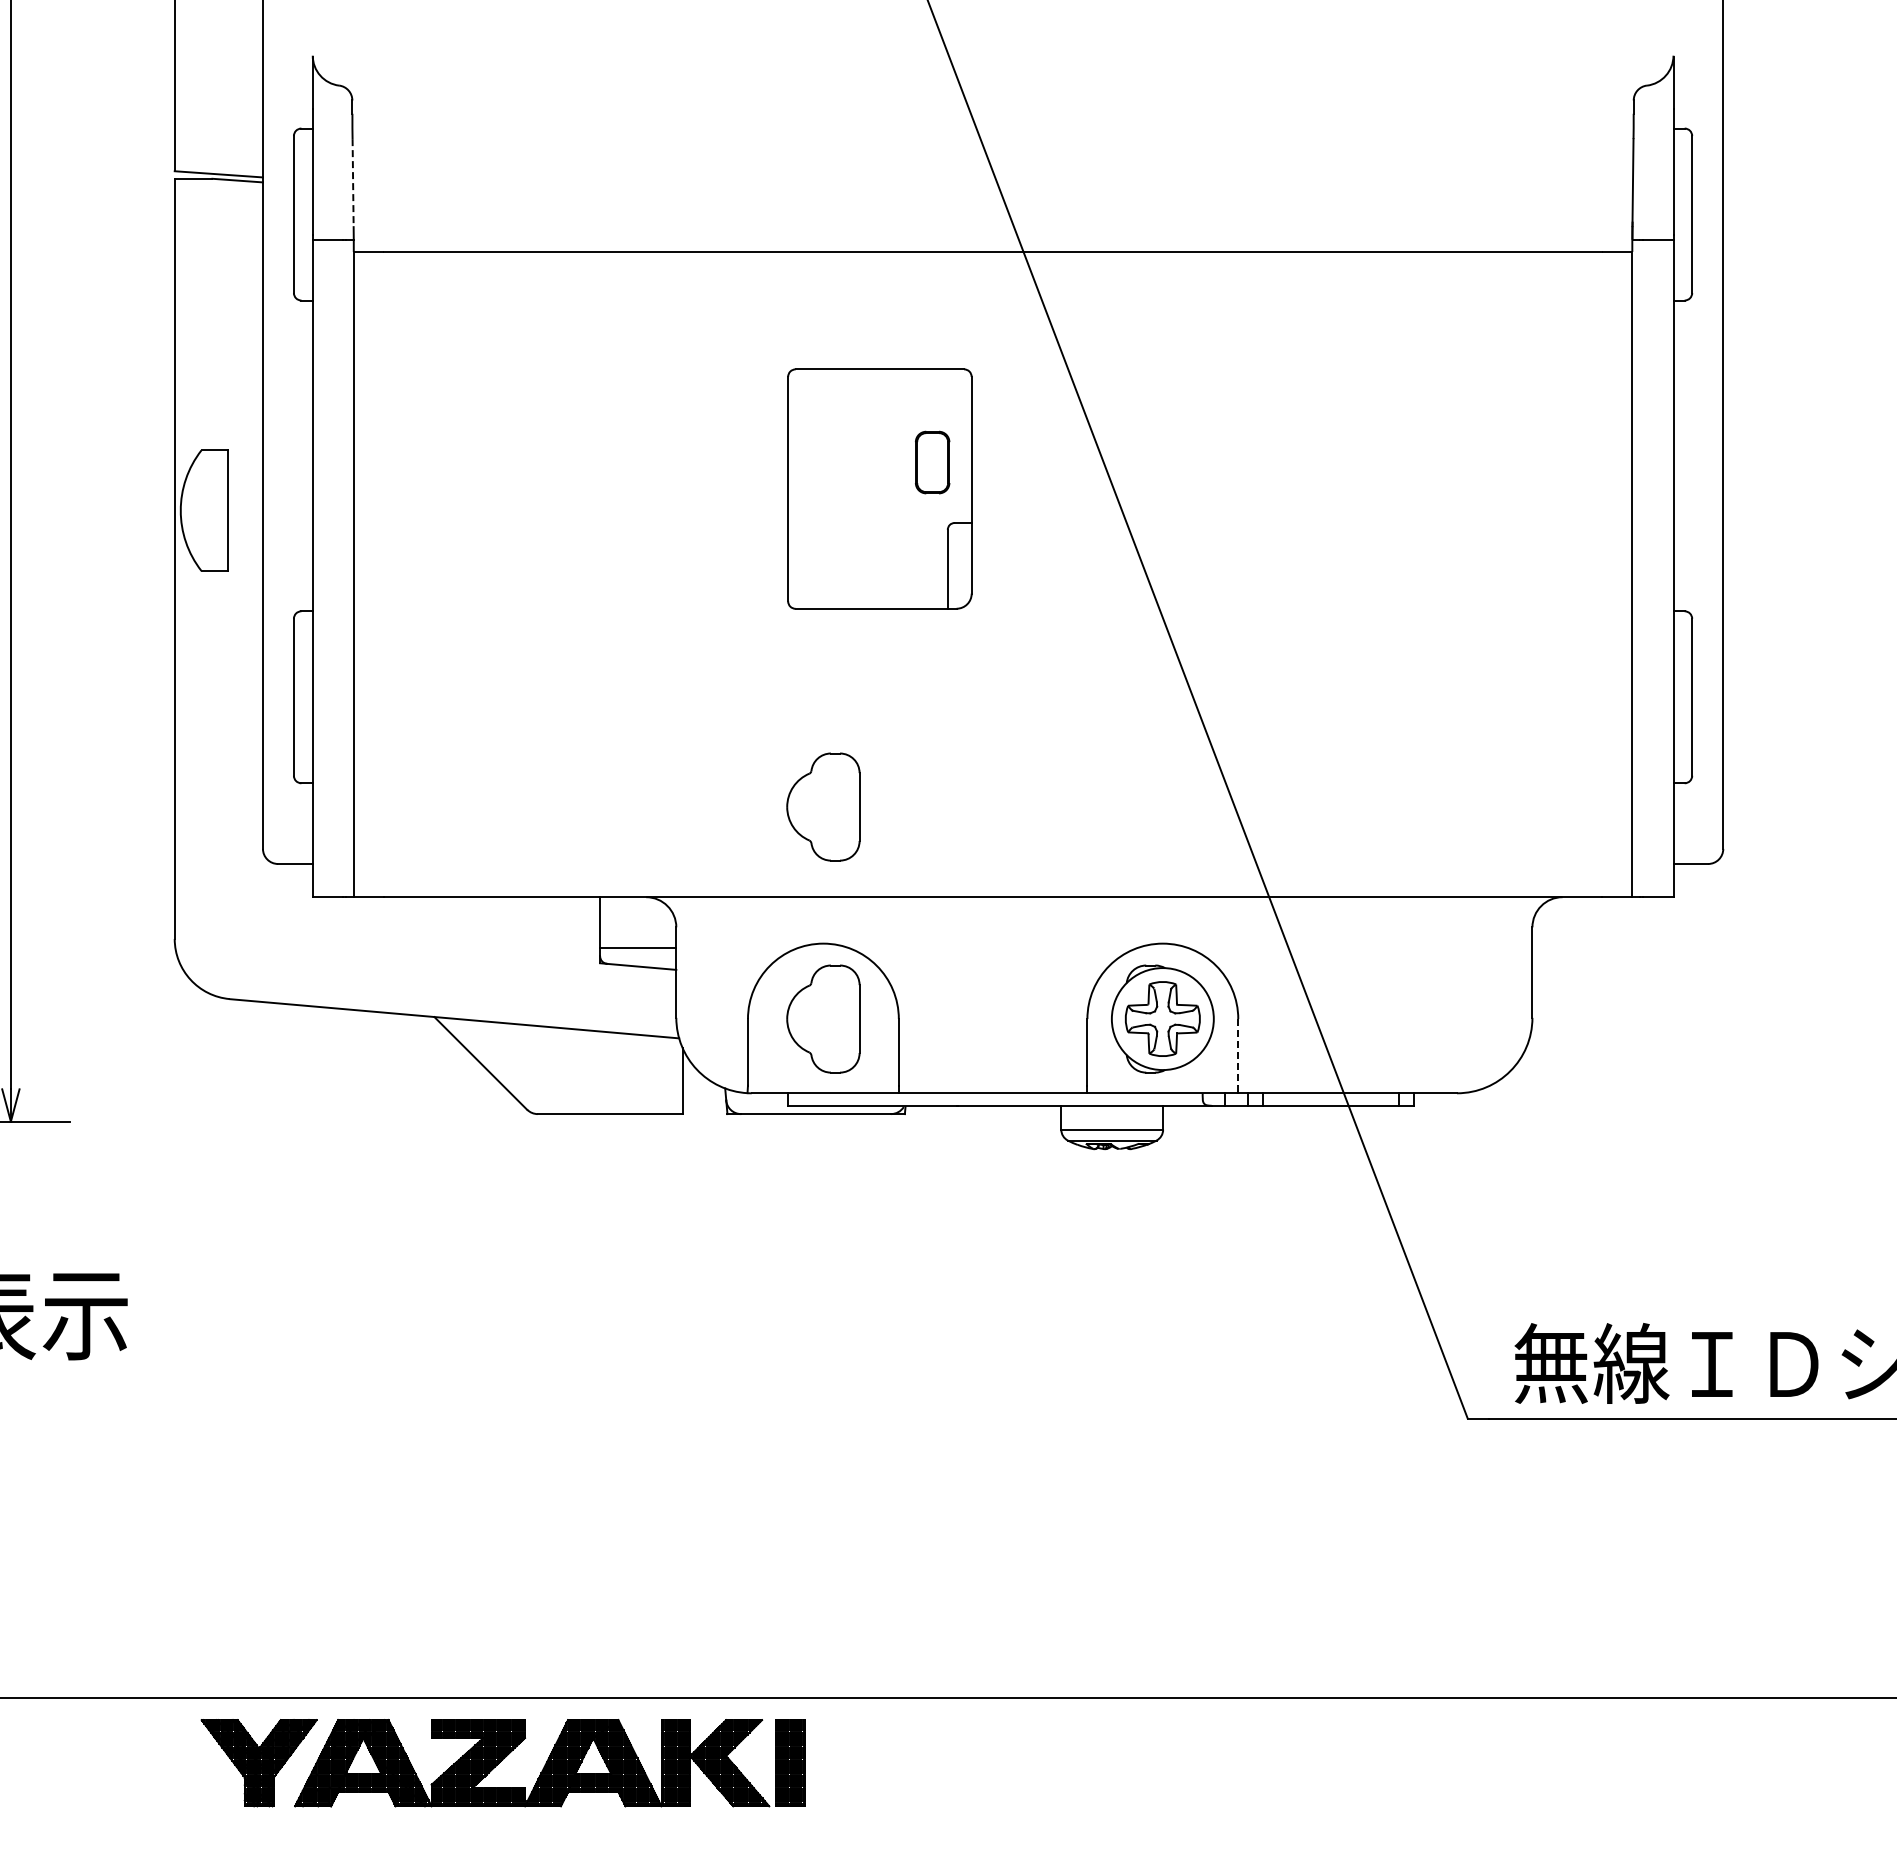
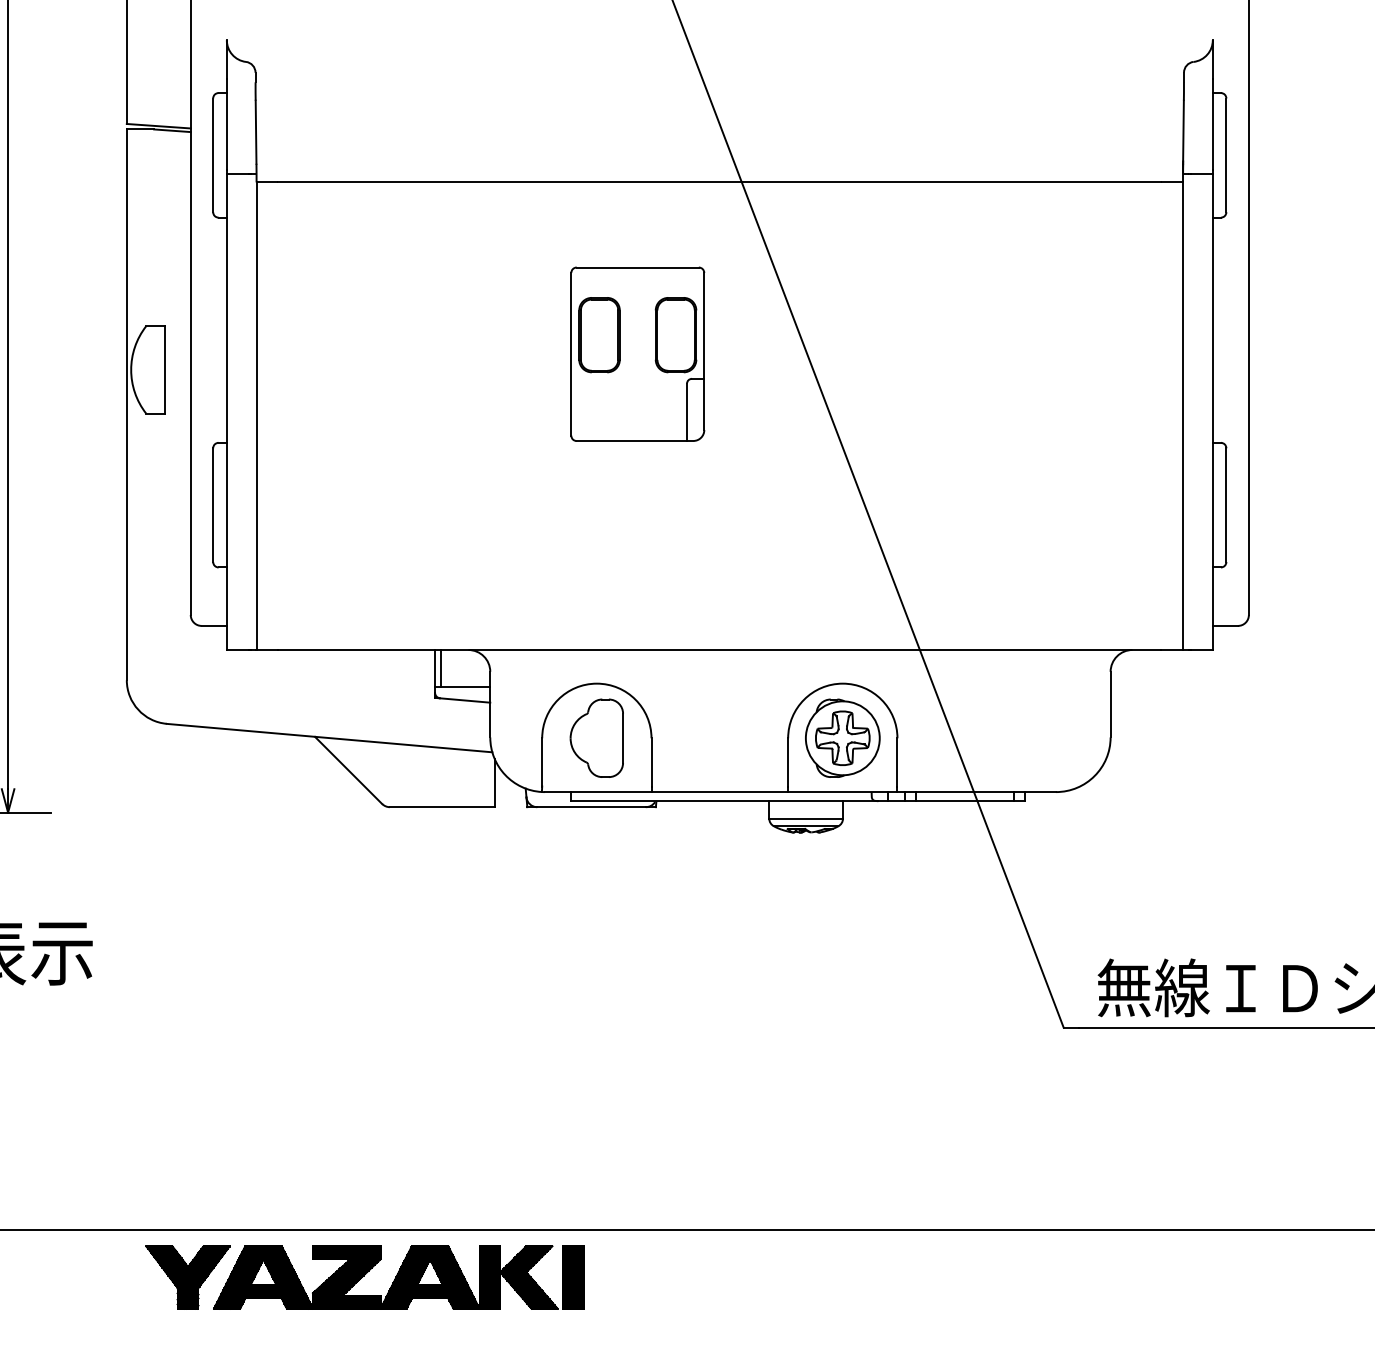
line: (353, 182) -> (256, 132), dashed -> solid
part: (826, 462) -> (599, 335), added
part: (932, 462) -> (675, 335), size x1.67
part: (823, 806) -> (596, 584), removed
line: (607, 922) -> (440, 668), added
line: (1238, 1052) -> (897, 762), dashed -> solid

